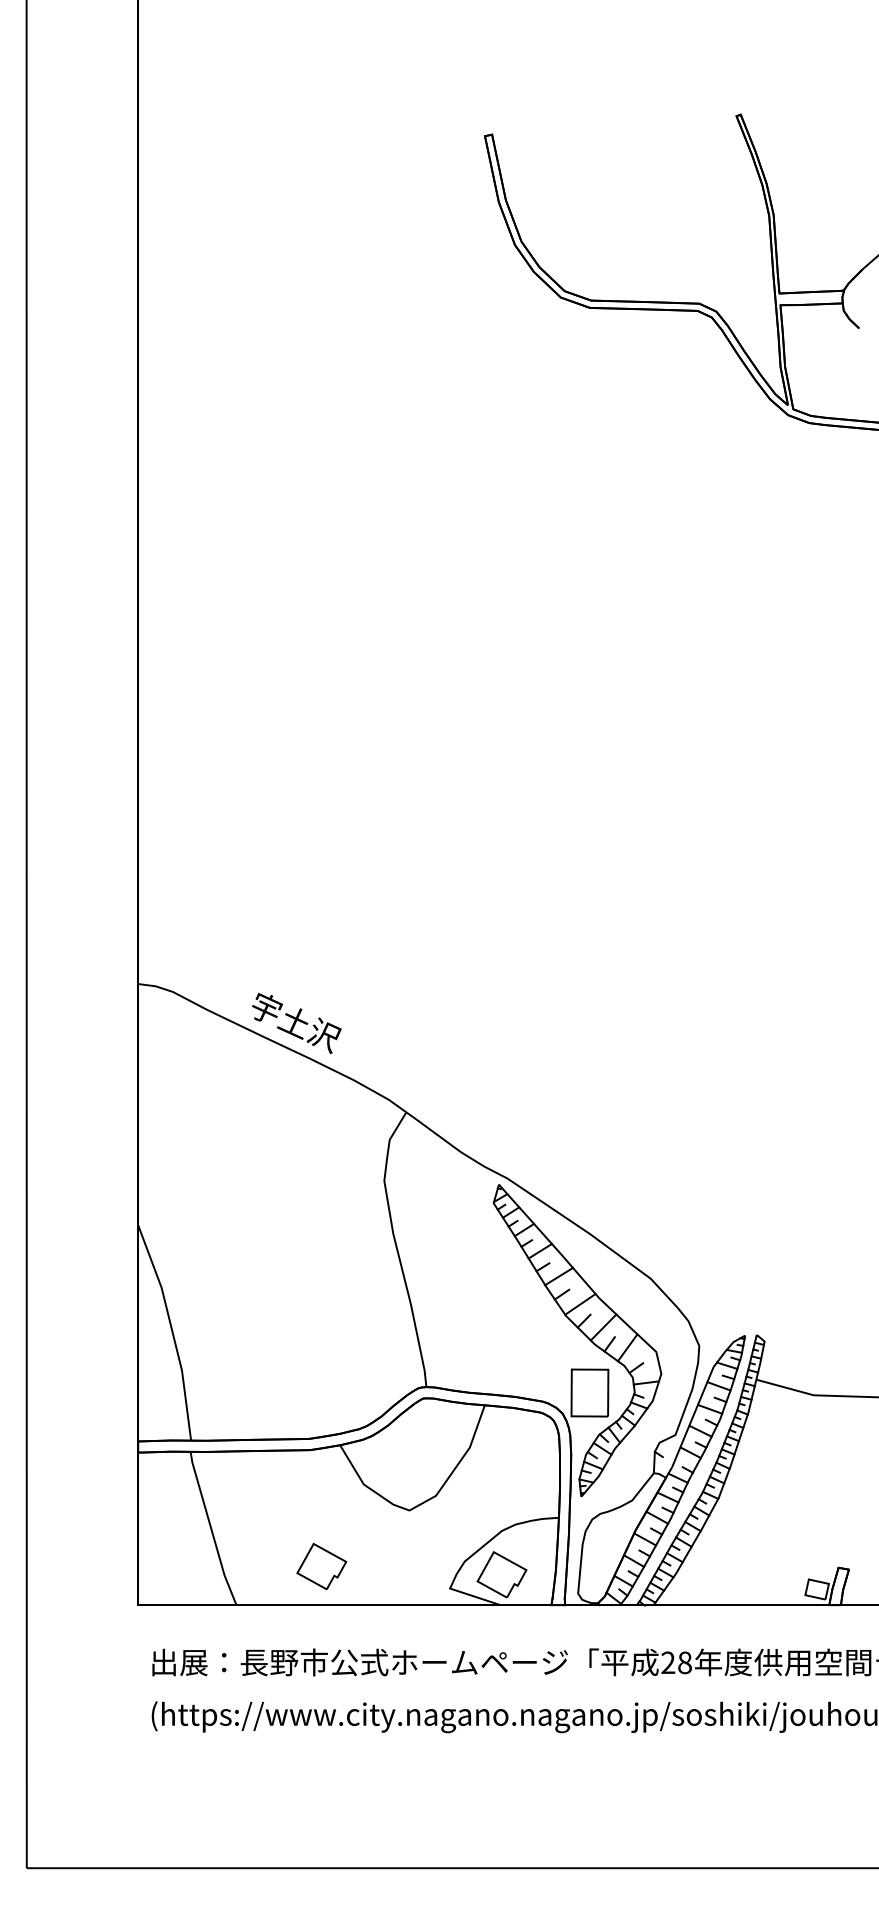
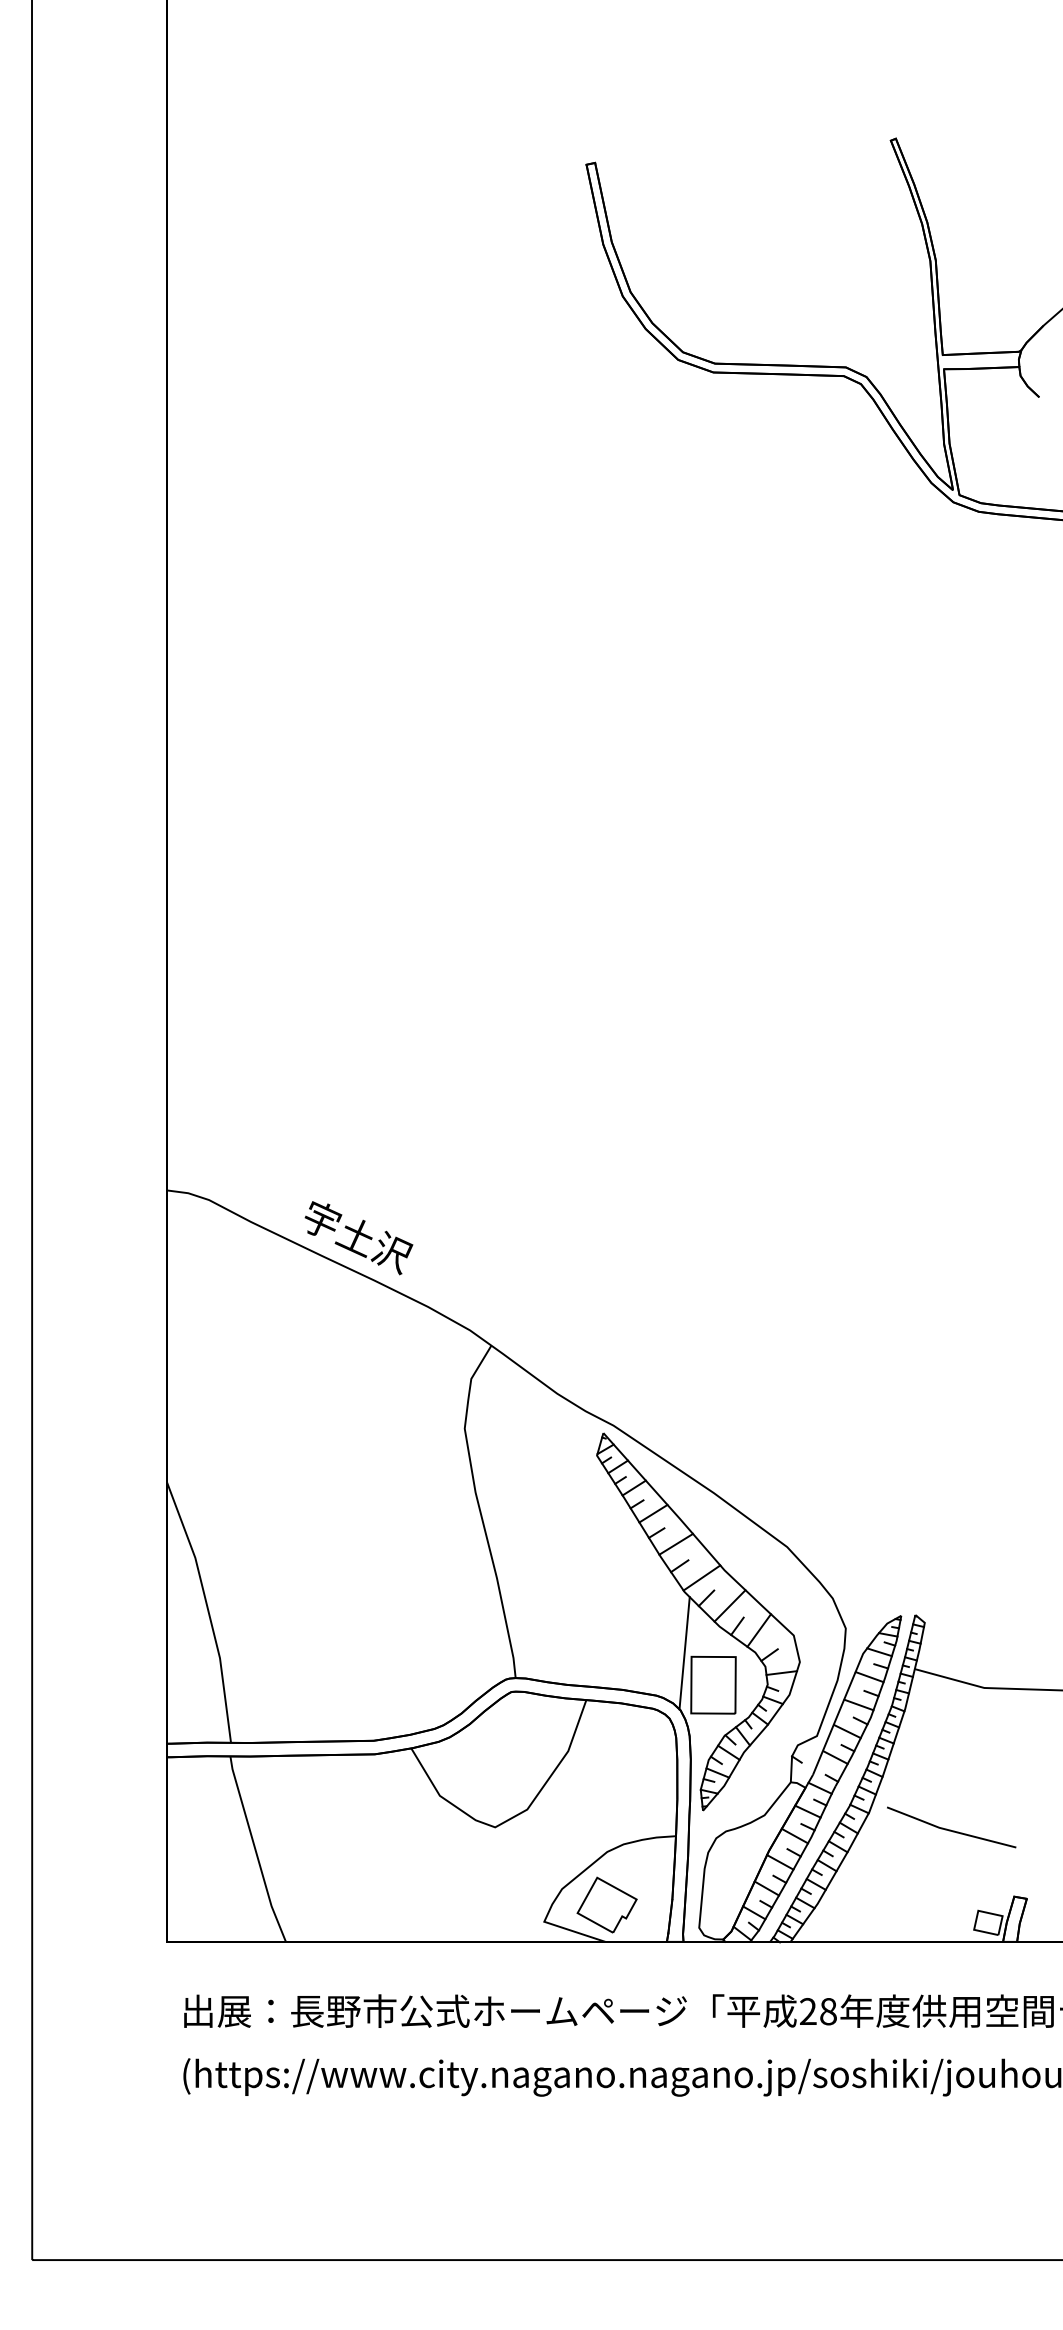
line: (565, 1366) -> (684, 1653), added
line: (785, 1512) -> (950, 1829), added
part: (321, 1566) -> (388, 1894), removed

